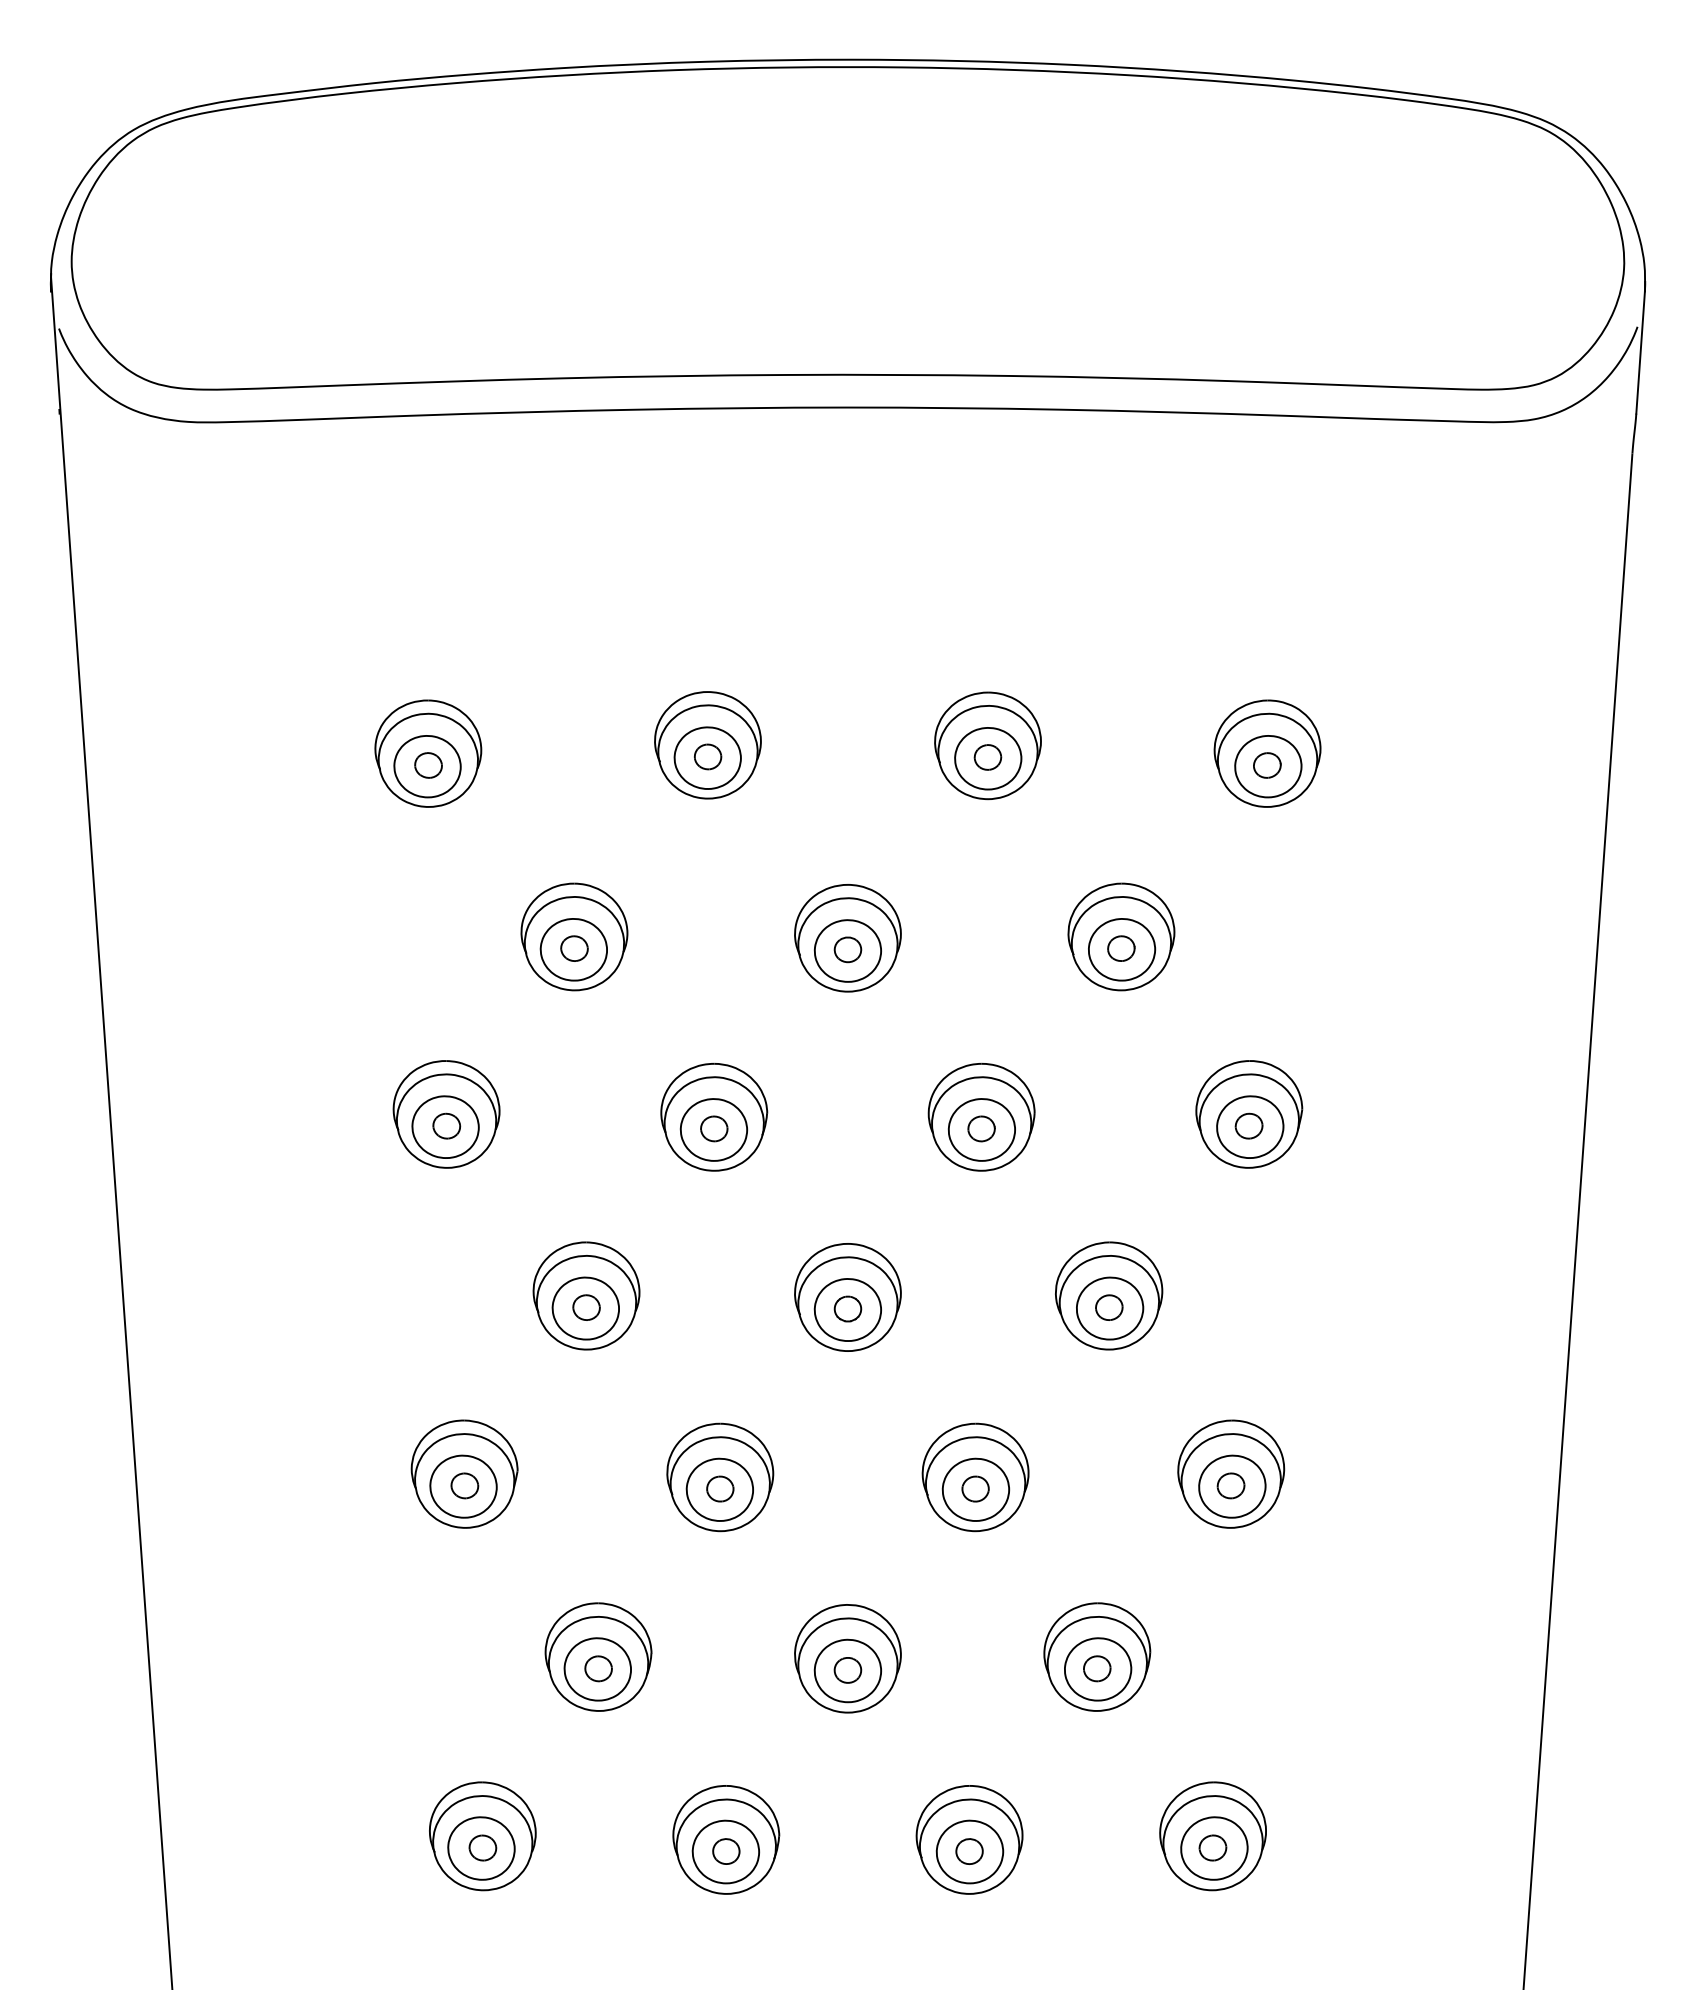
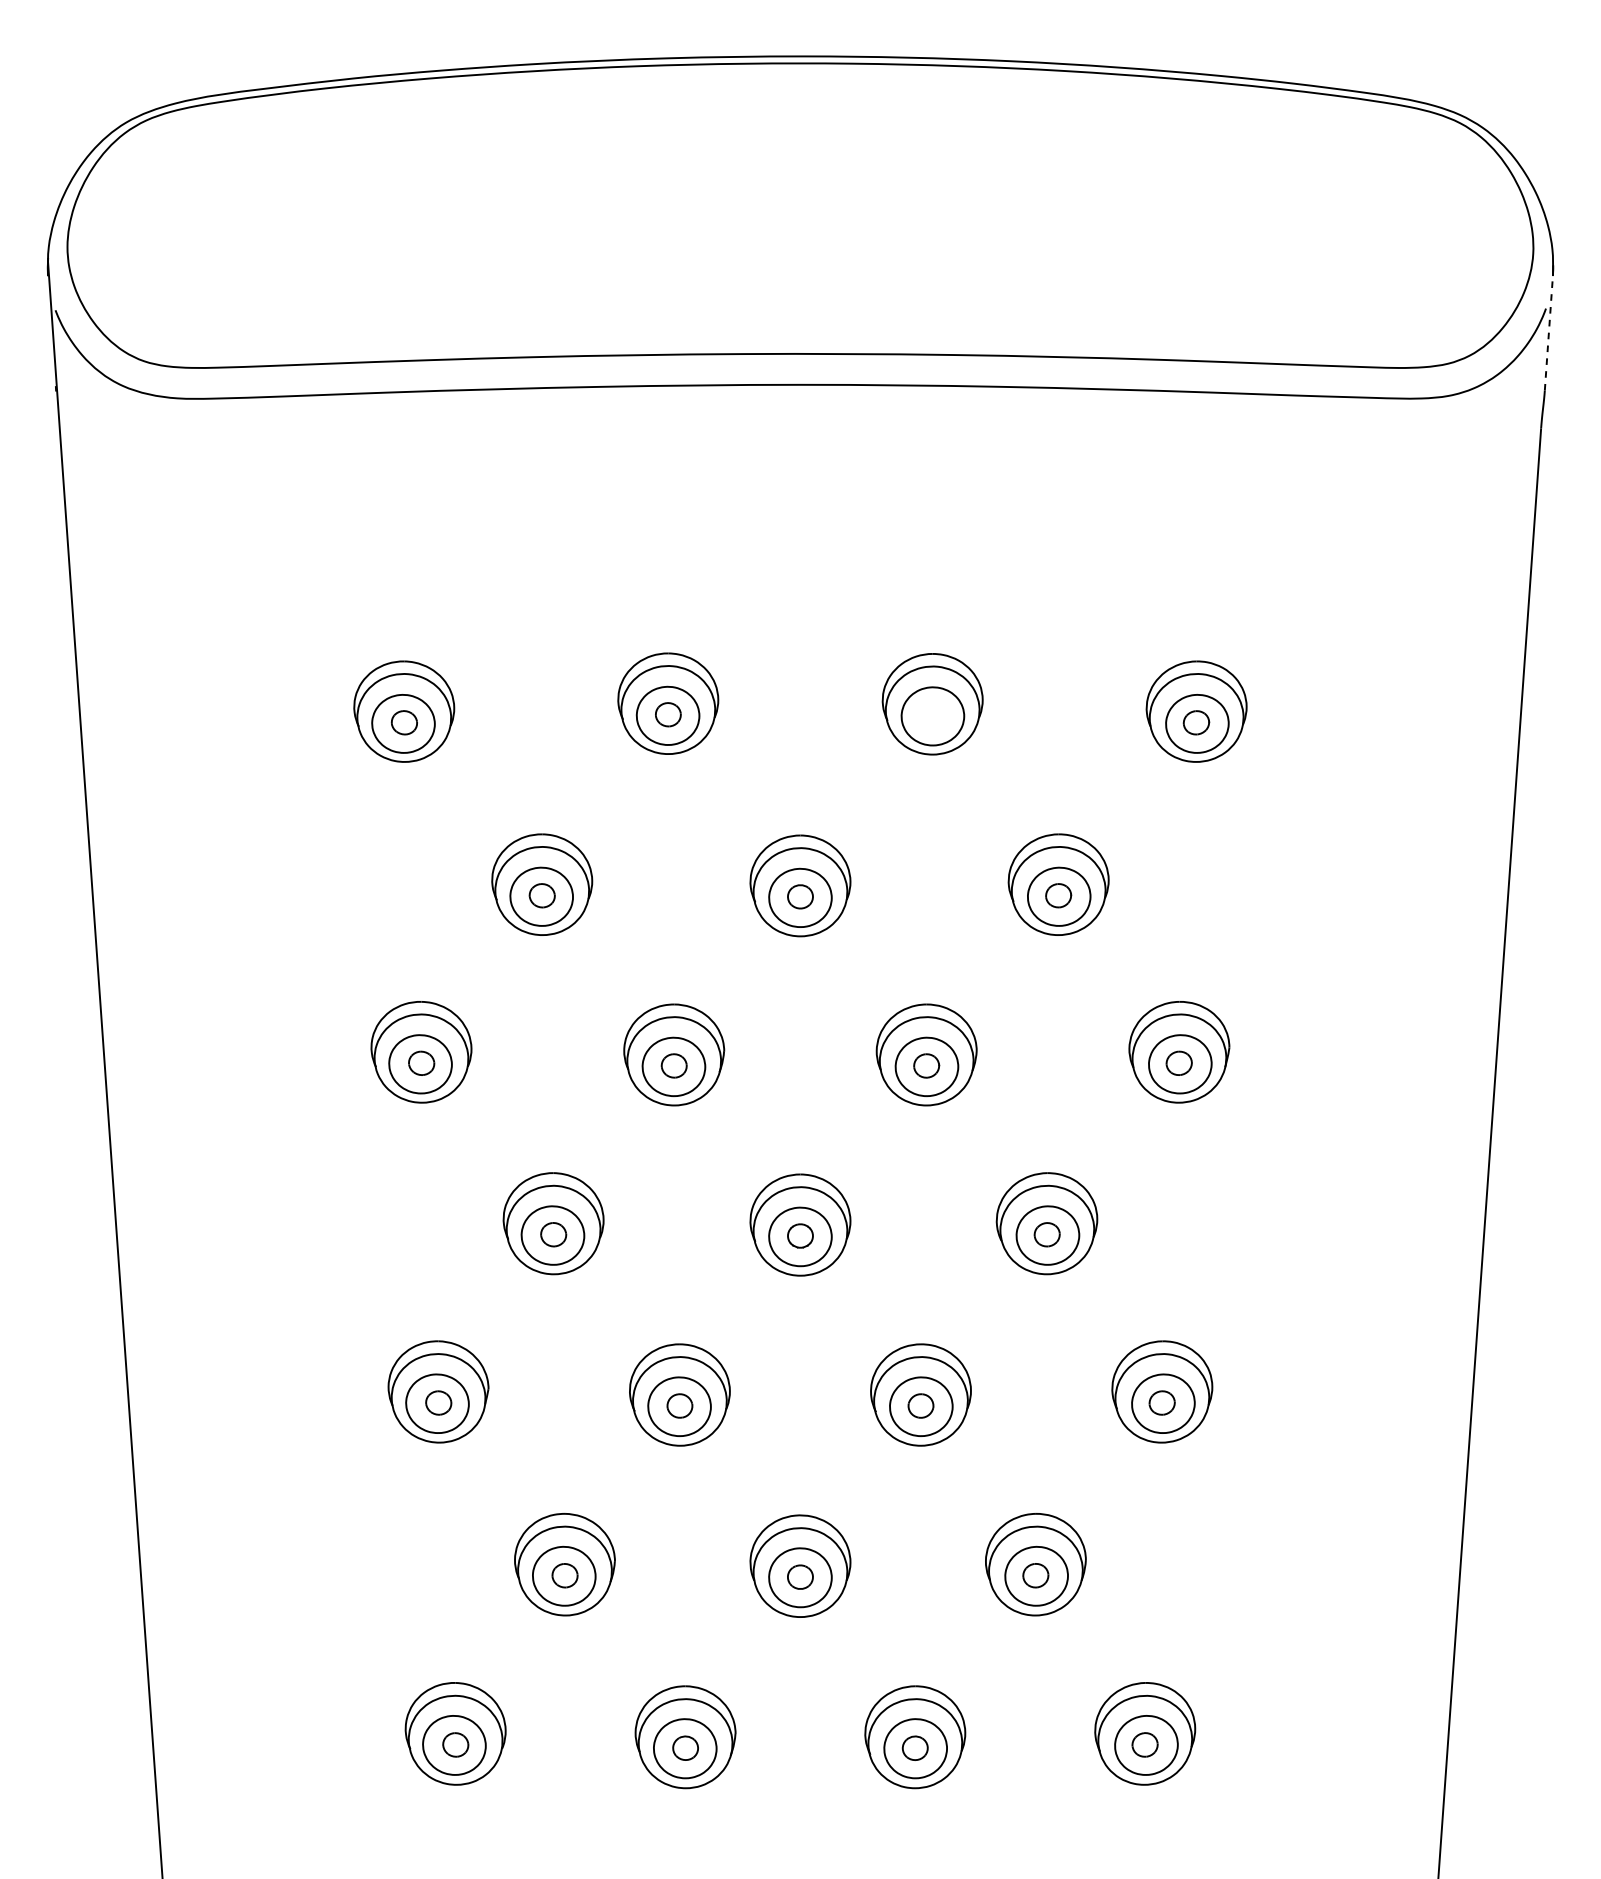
line: (1640, 352) -> (1548, 332), solid -> dashed
part: (987, 757) -> (932, 715), removed

